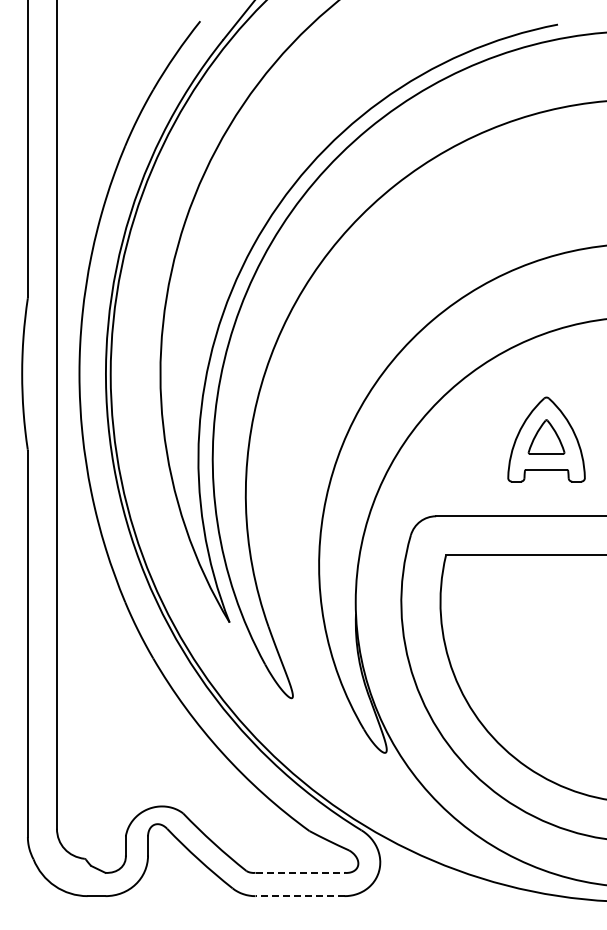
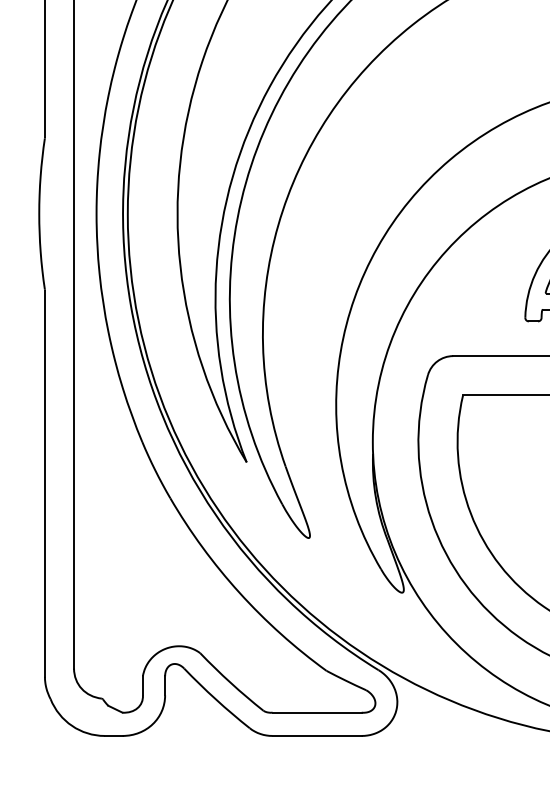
line: (300, 872) -> (317, 712), dashed -> solid
line: (300, 896) -> (317, 736), dashed -> solid

